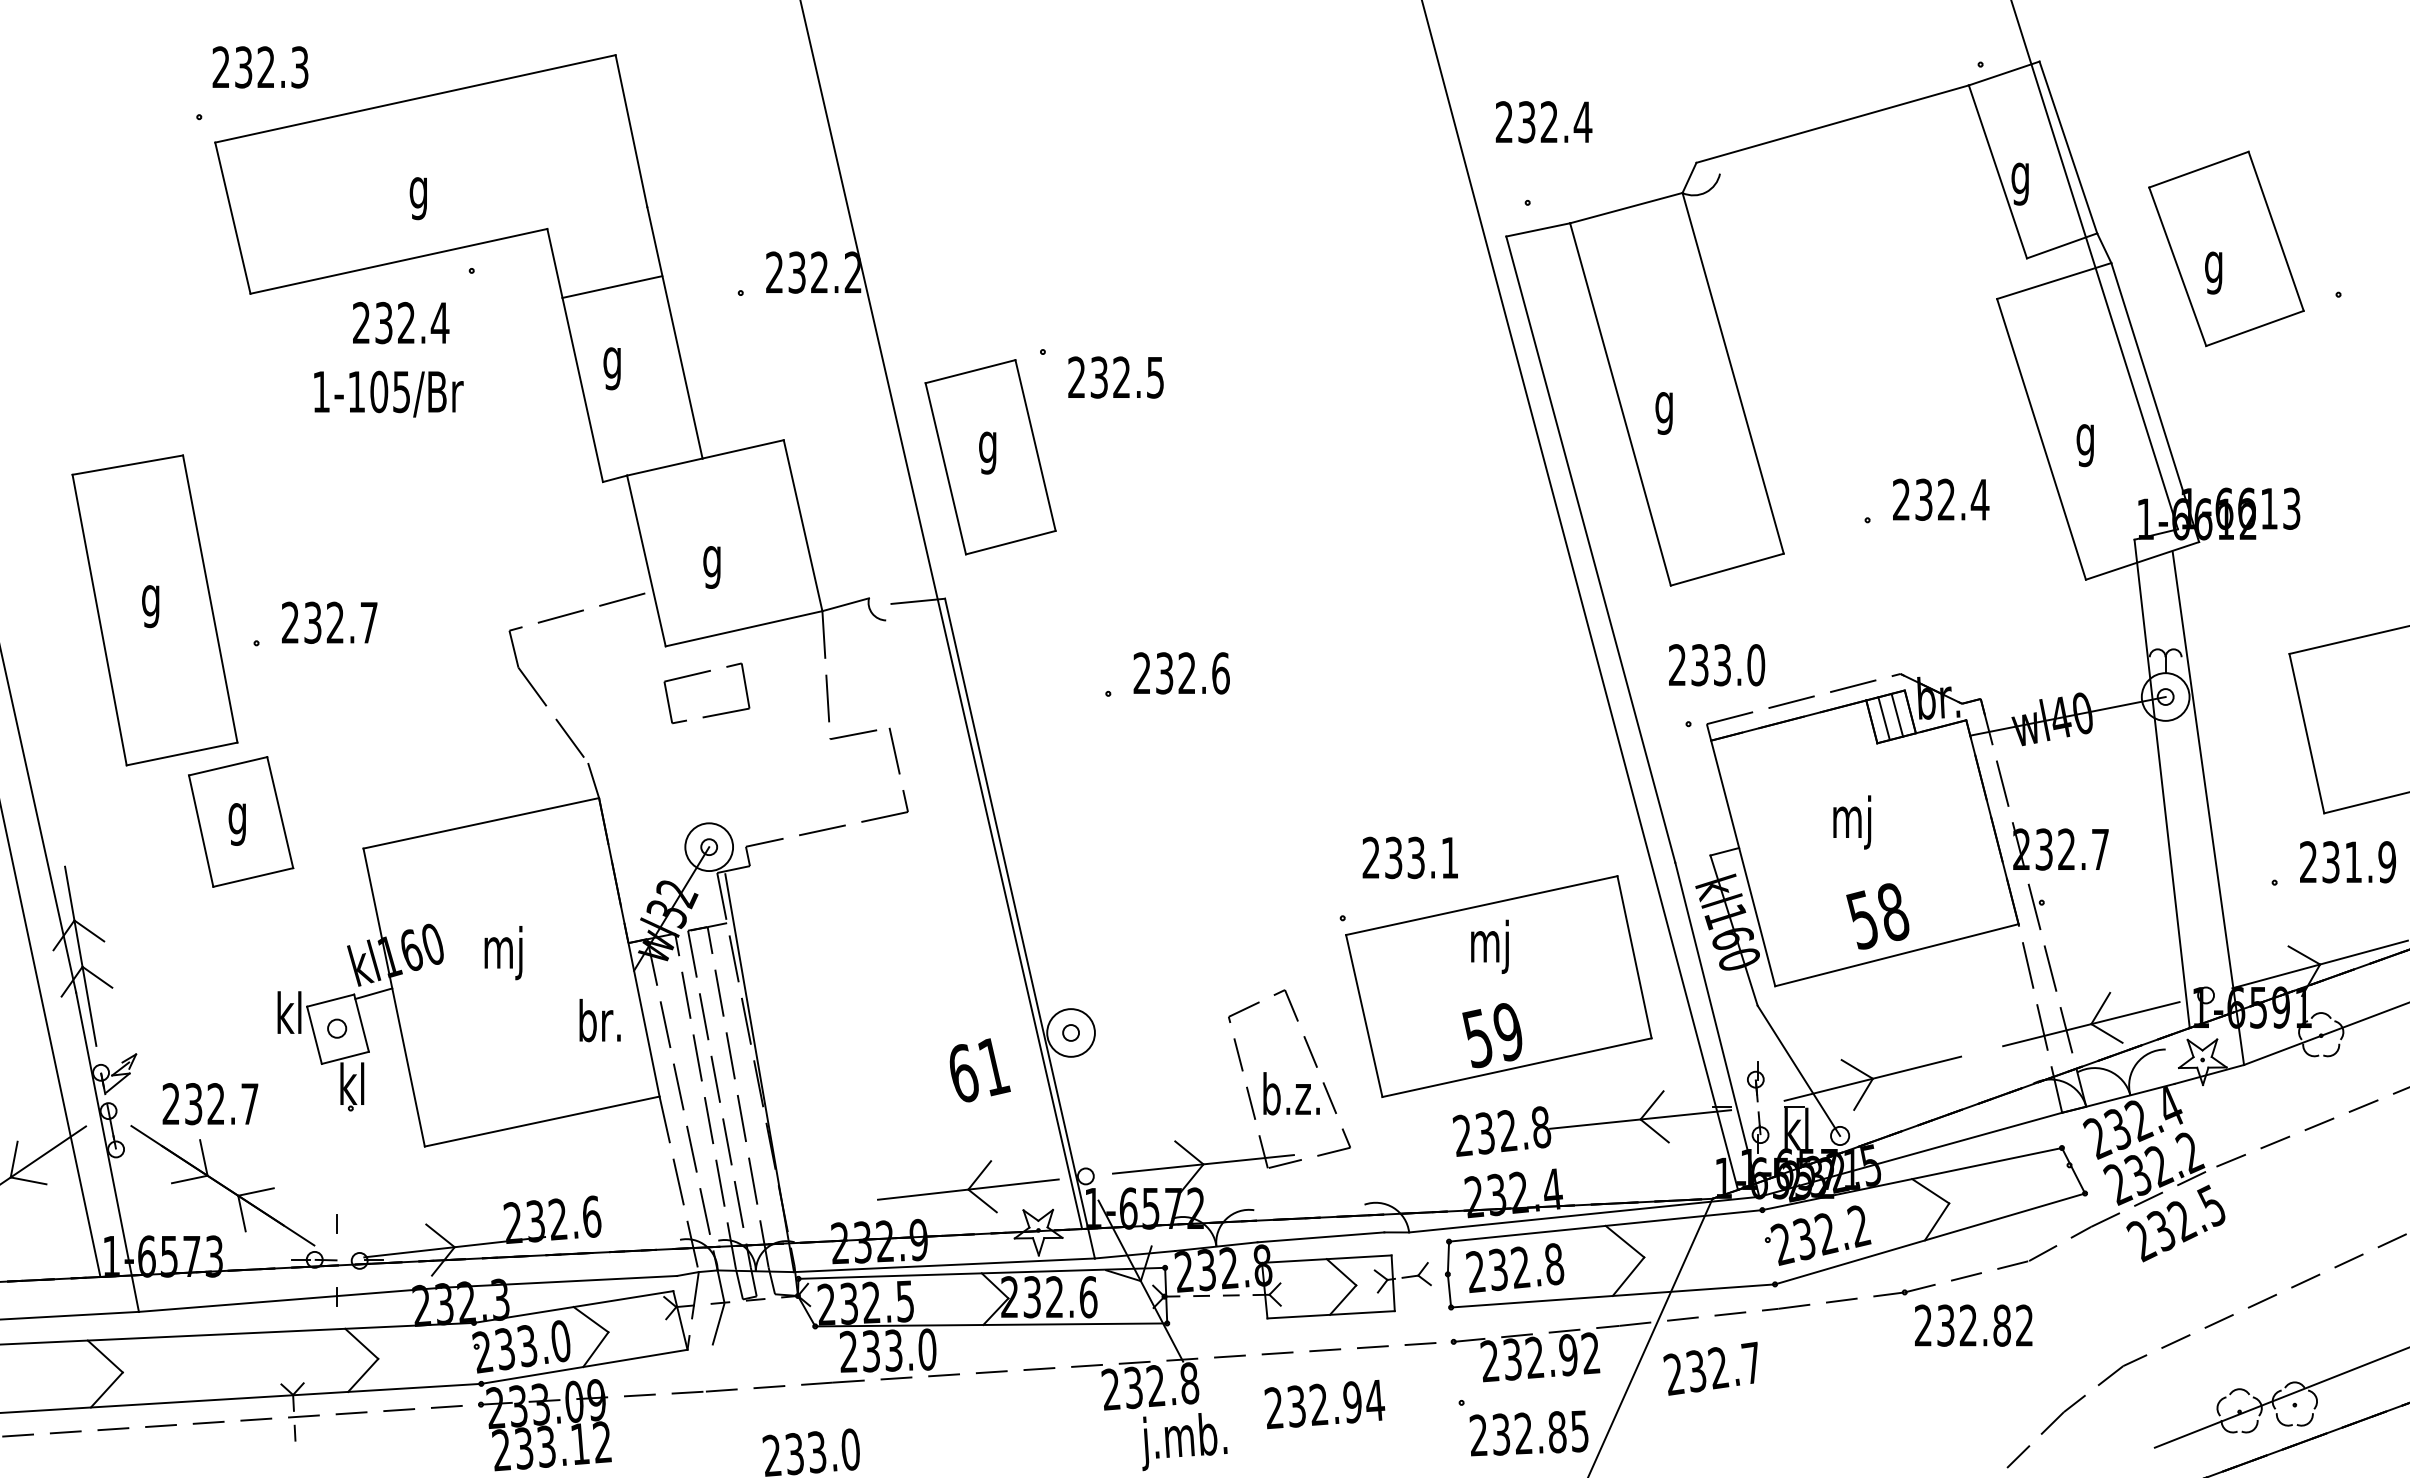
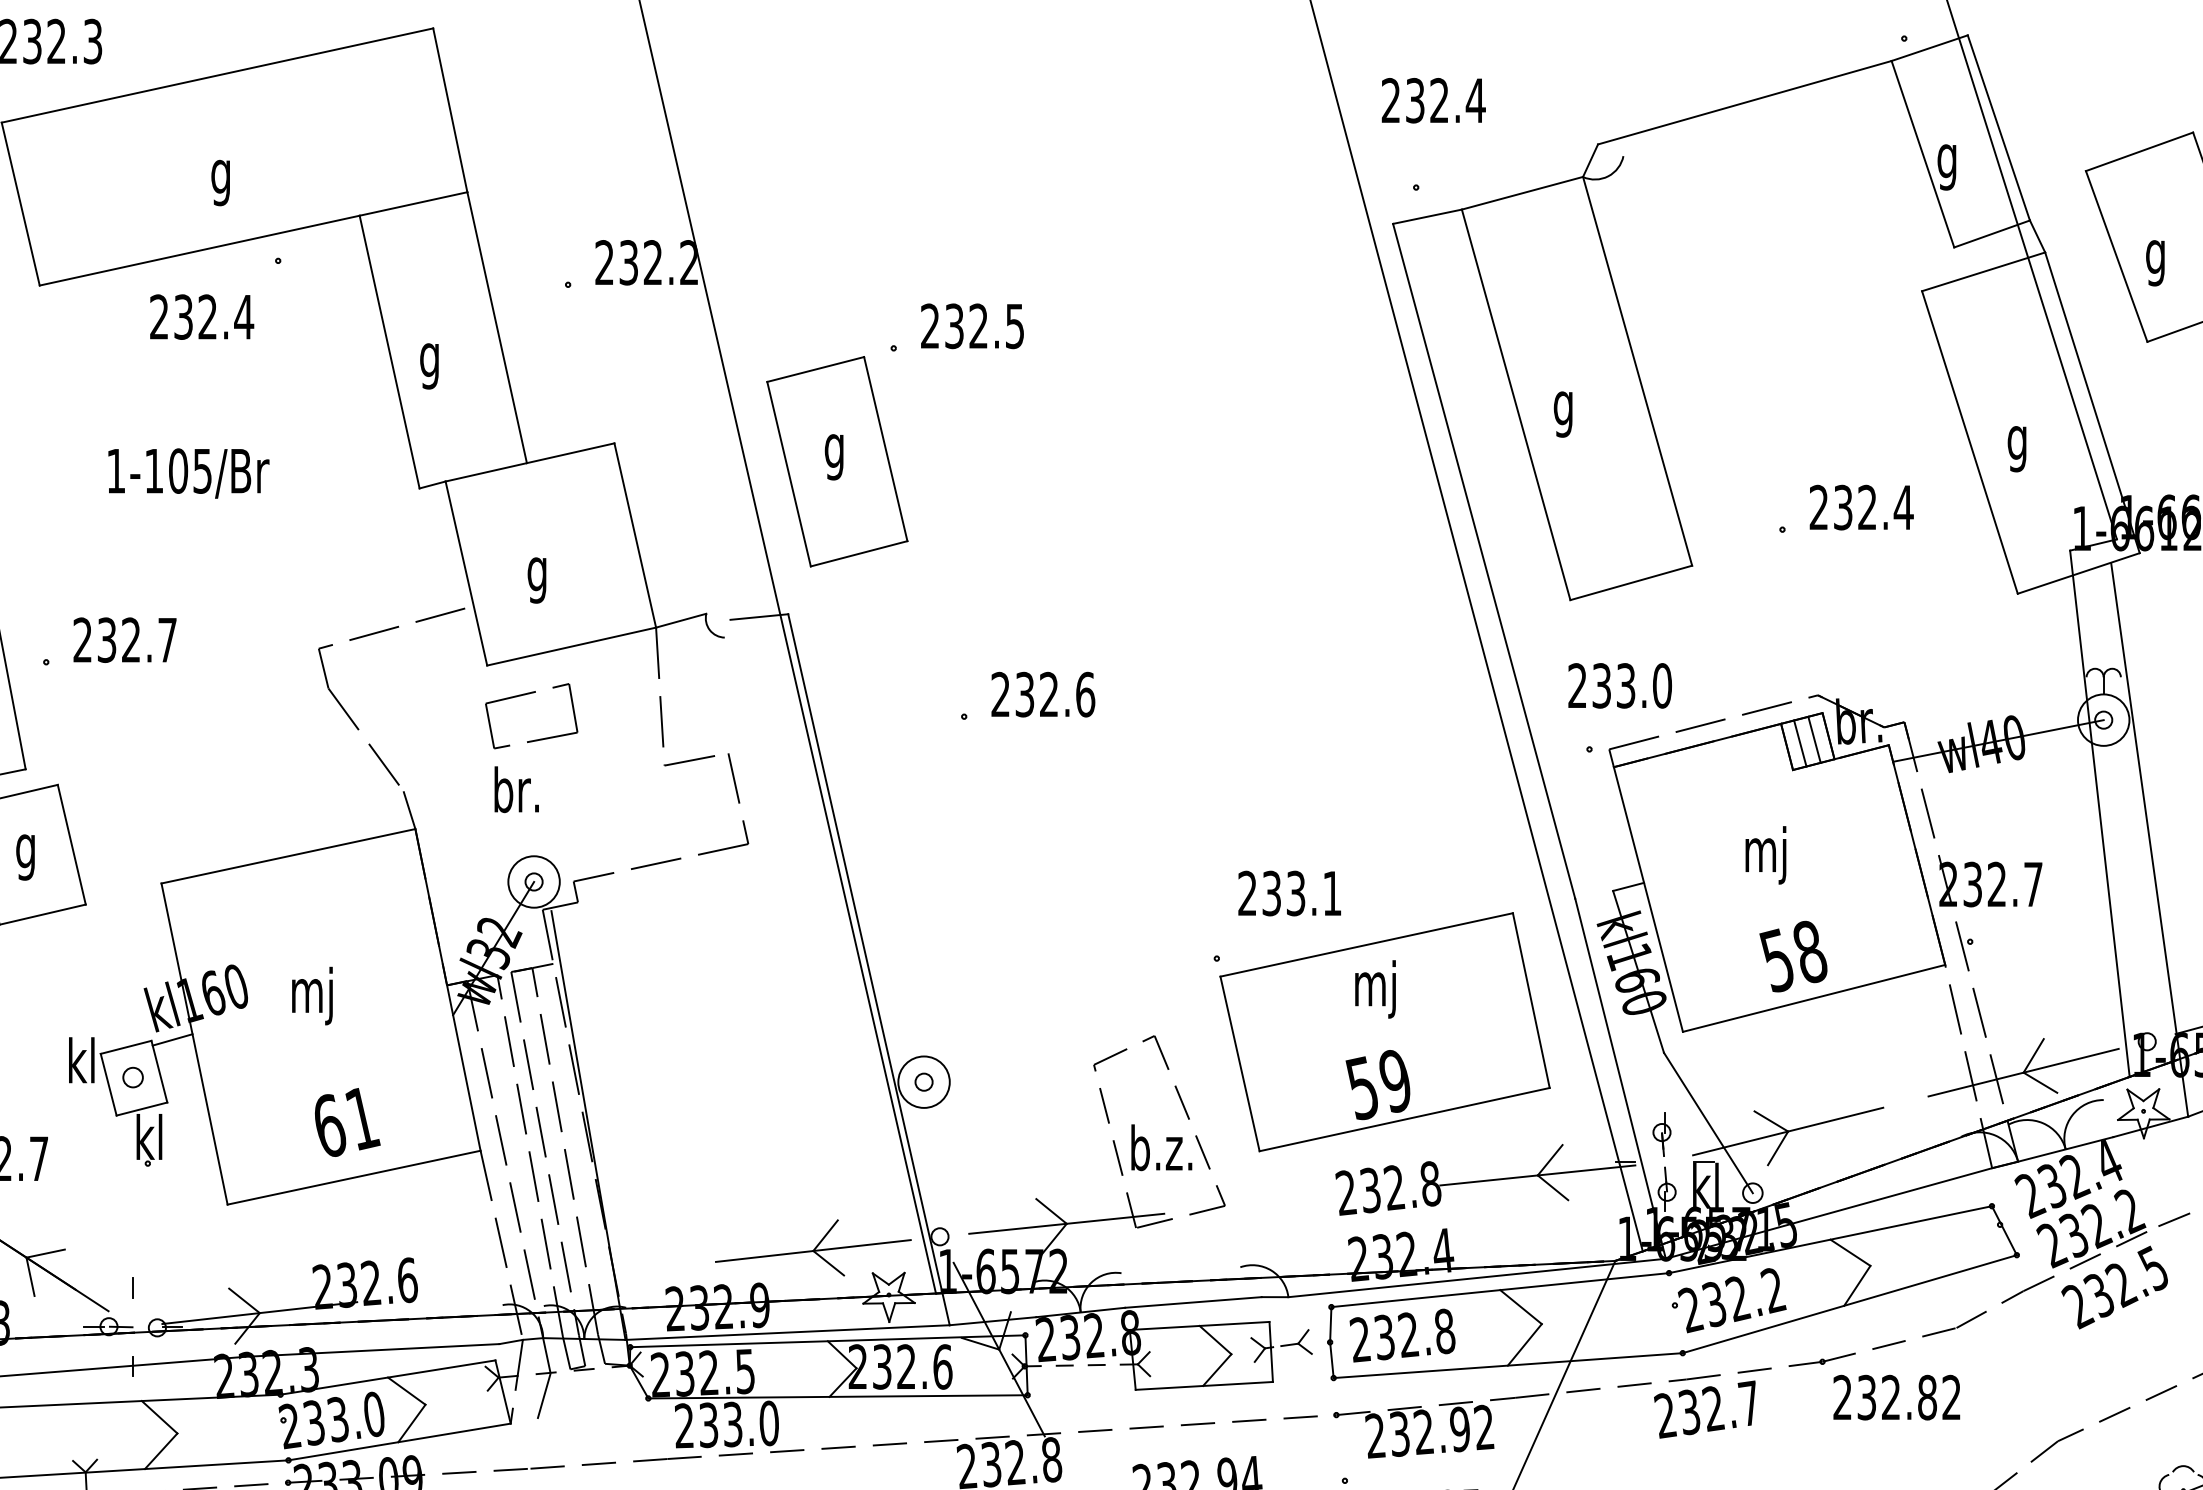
line: (612, 286) -> (413, 203), moved
text: (1115, 377) -> (971, 326), moved
text: (388, 393) -> (188, 472), moved
text: (599, 1020) -> (516, 789), moved
text: (979, 1070) -> (346, 1122), moved
text: (1710, 1368) -> (1704, 1409), moved

